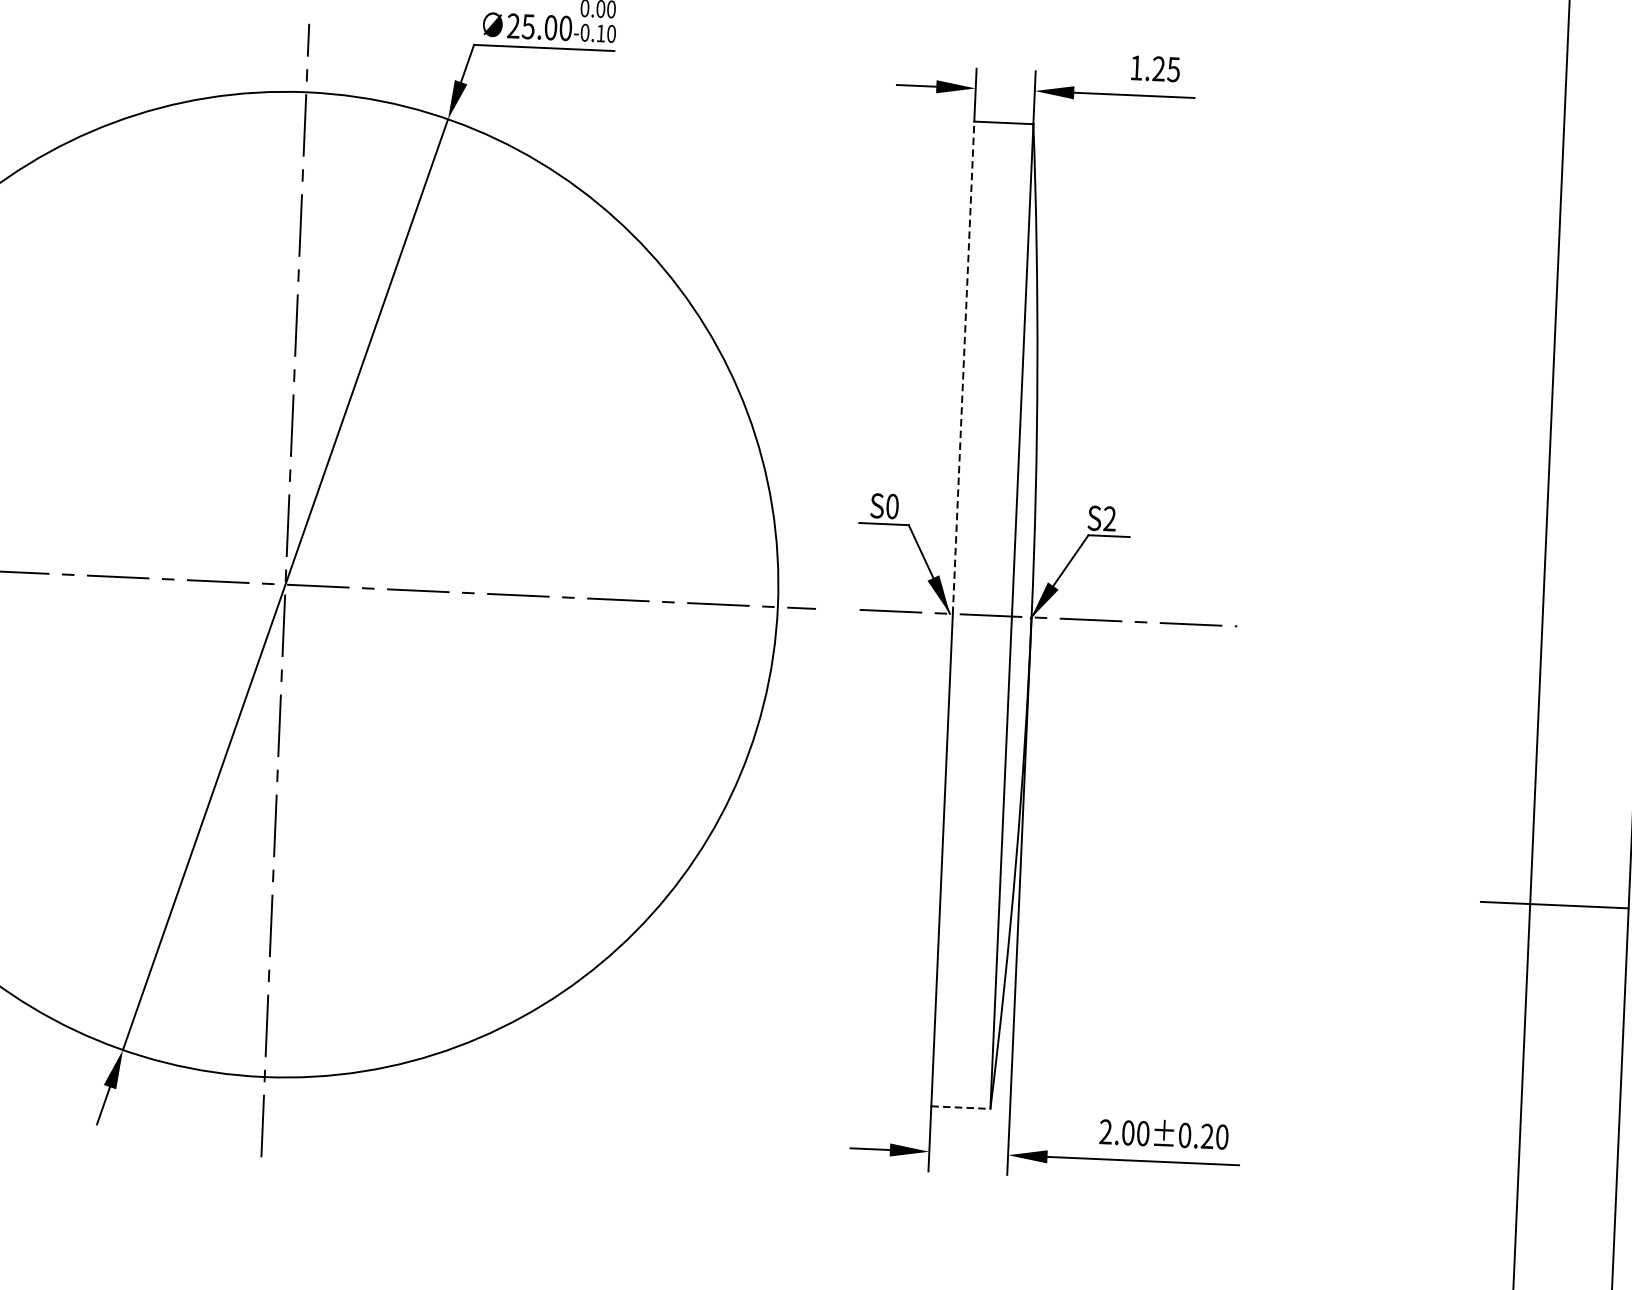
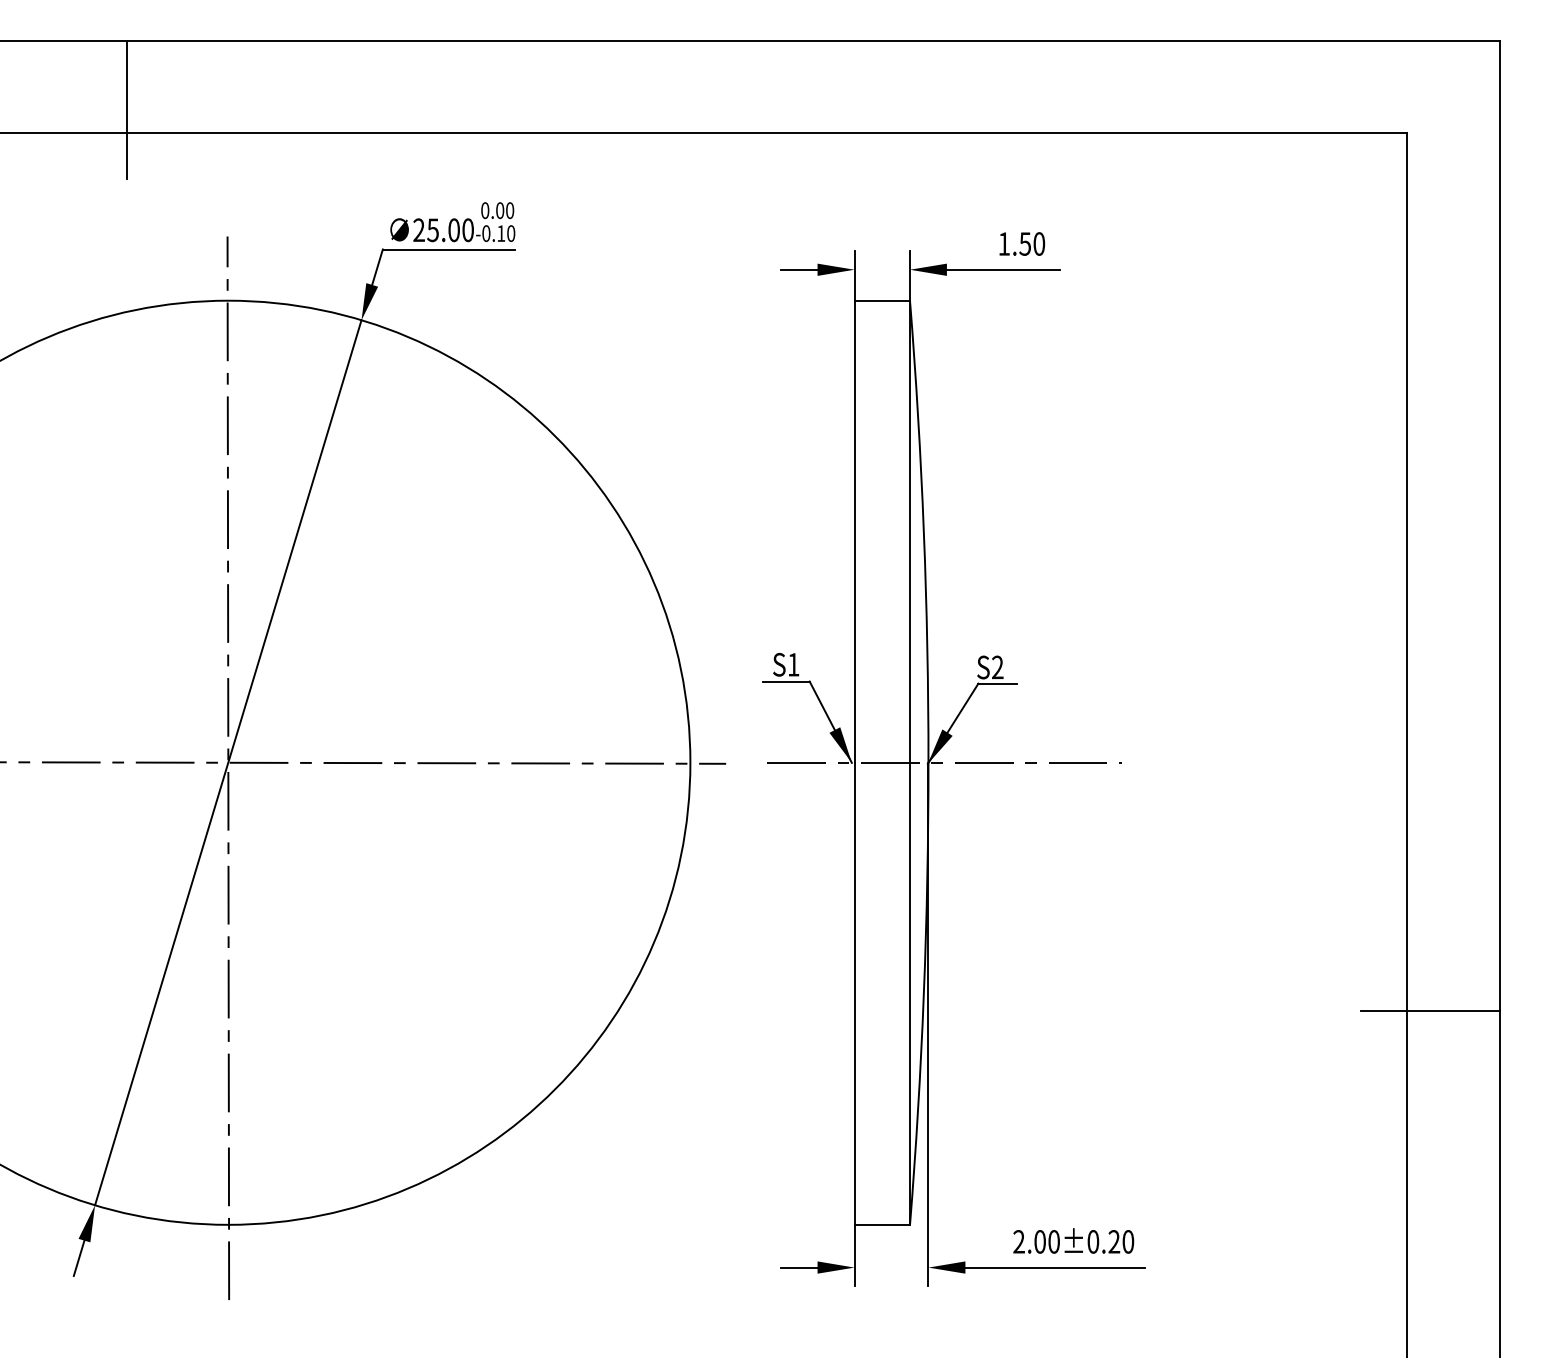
text: (1166, 68) -> (1032, 243), 1.25 -> 1.50
line: (963, 367) -> (854, 531), dashed -> solid
text: (892, 506) -> (793, 664), S0 -> S1
line: (961, 1107) -> (882, 1224), dashed -> solid

